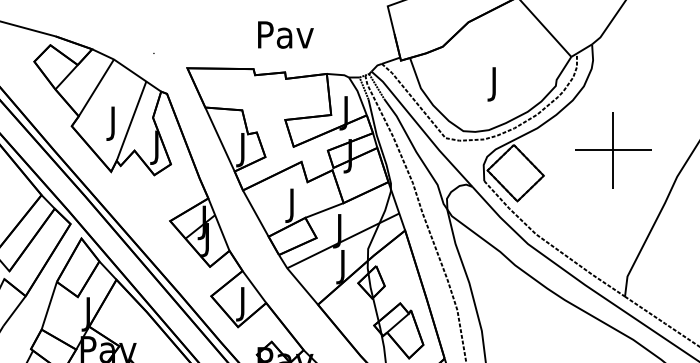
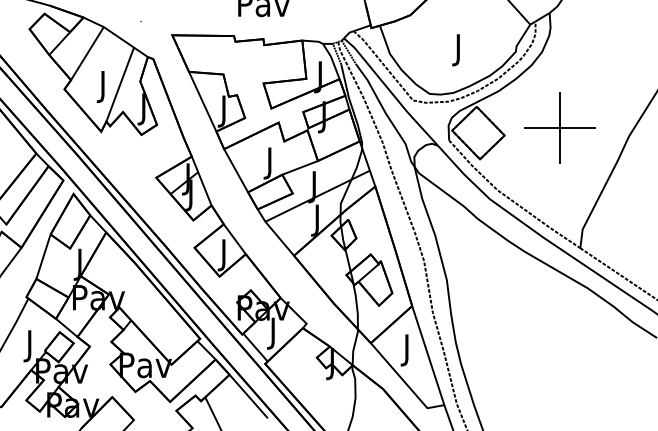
part: (612, 150) -> (559, 127), moved

